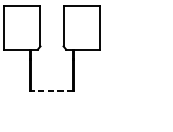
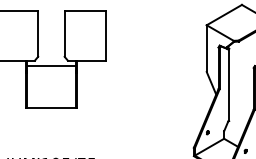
line: (52, 54) -> (51, 66), added
line: (51, 90) -> (50, 107), dashed -> solid

